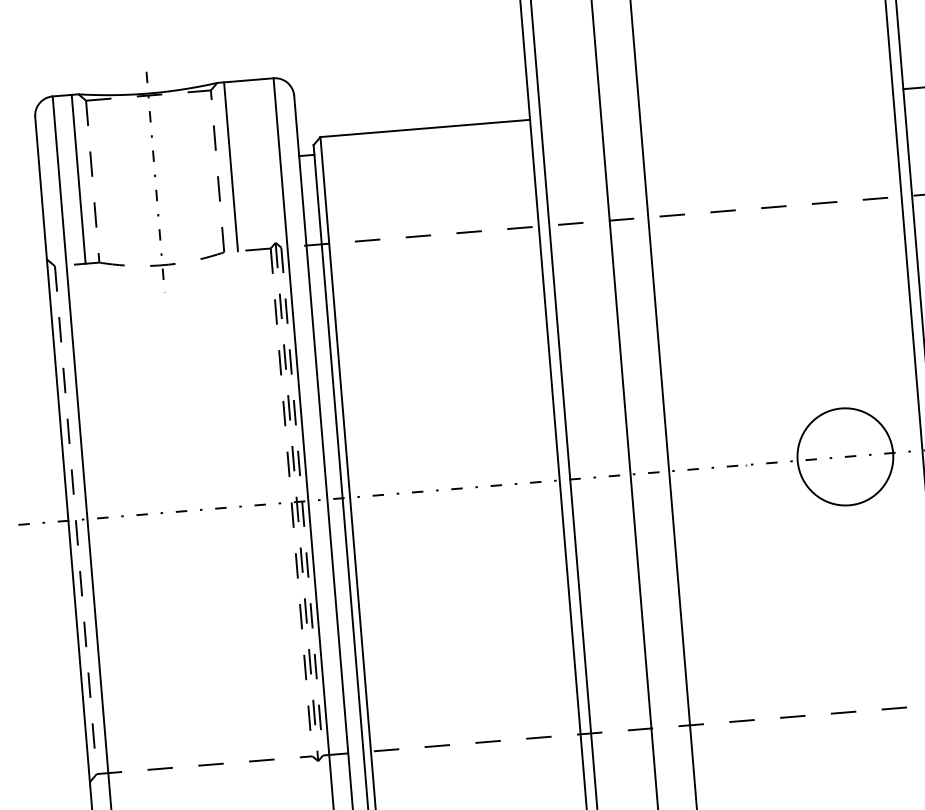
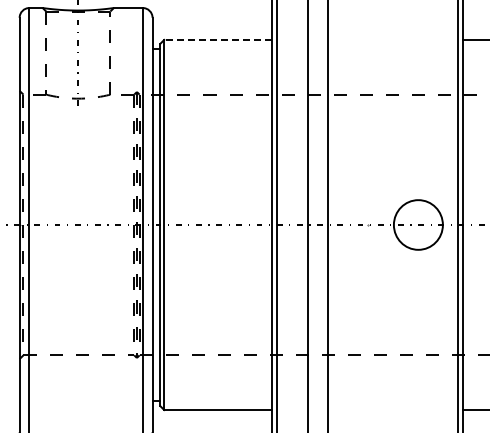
line: (426, 127) -> (218, 39), solid -> dashed
line: (231, 167) -> (117, 51), removed
line: (79, 179) -> (39, 51), removed

